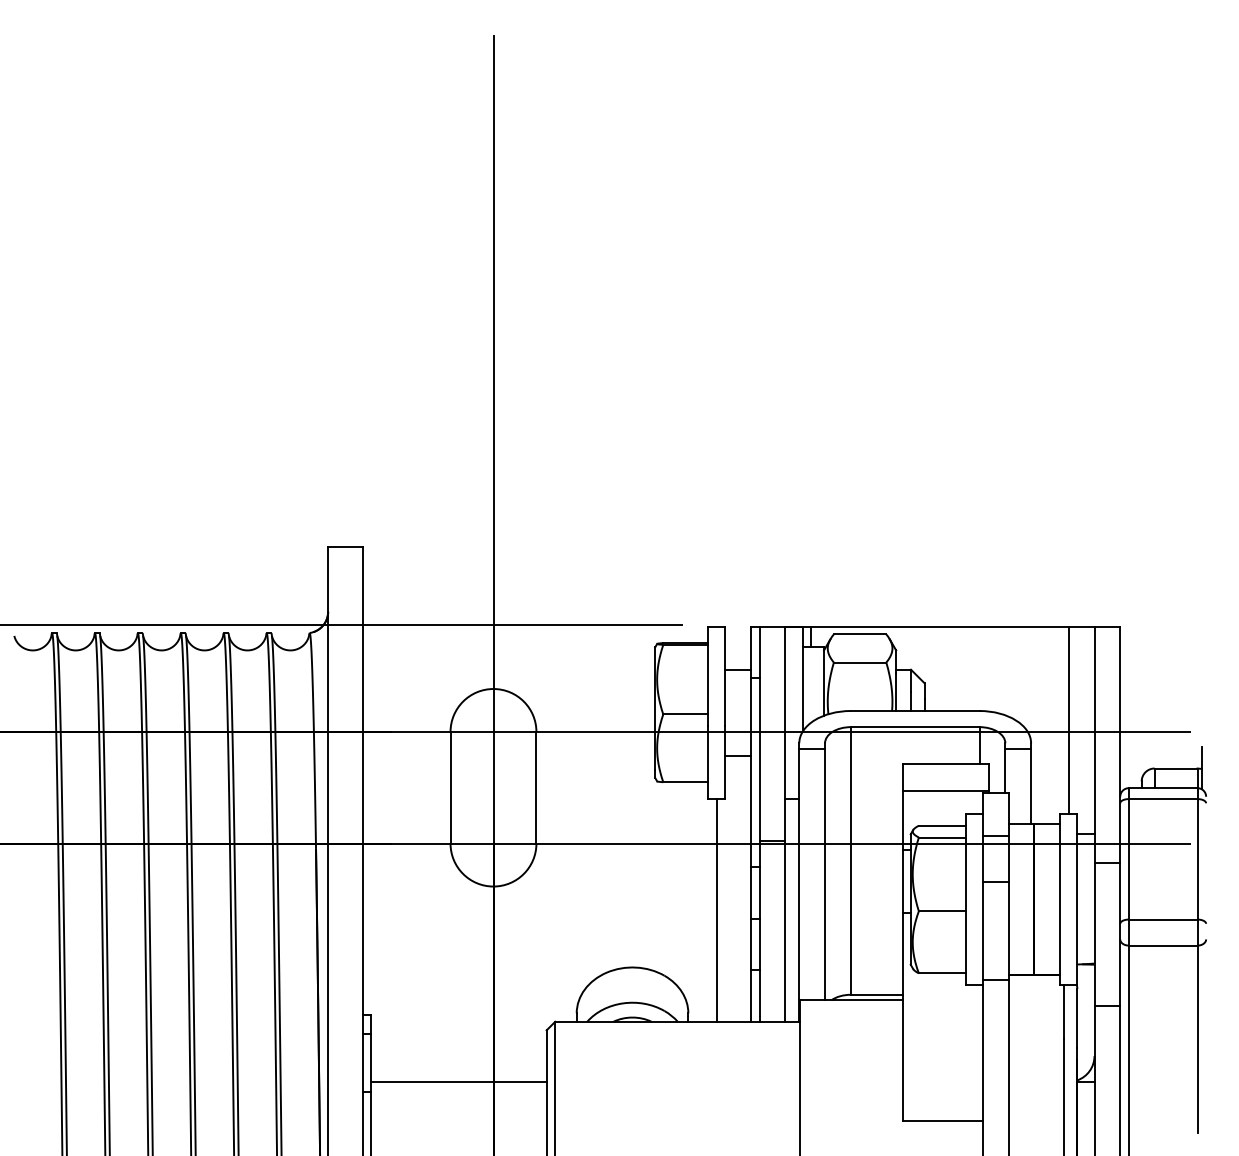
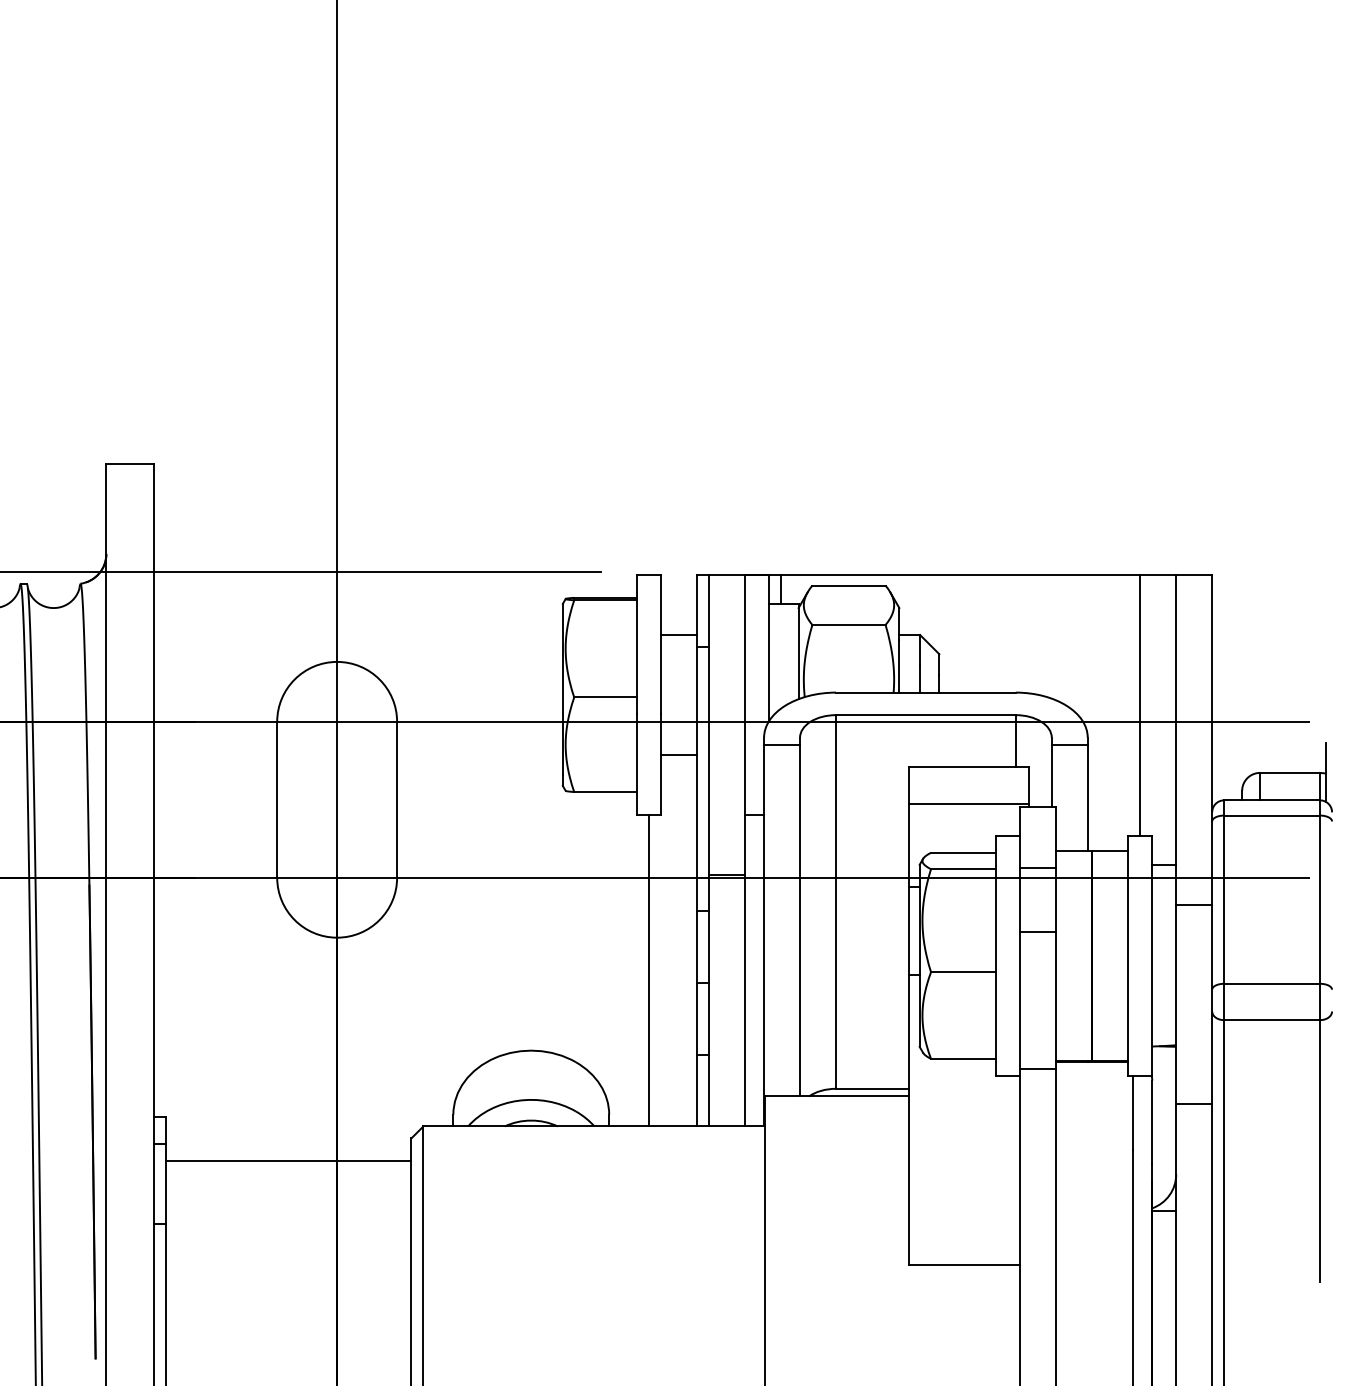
line: (458, 1082) -> (288, 1161), moved

